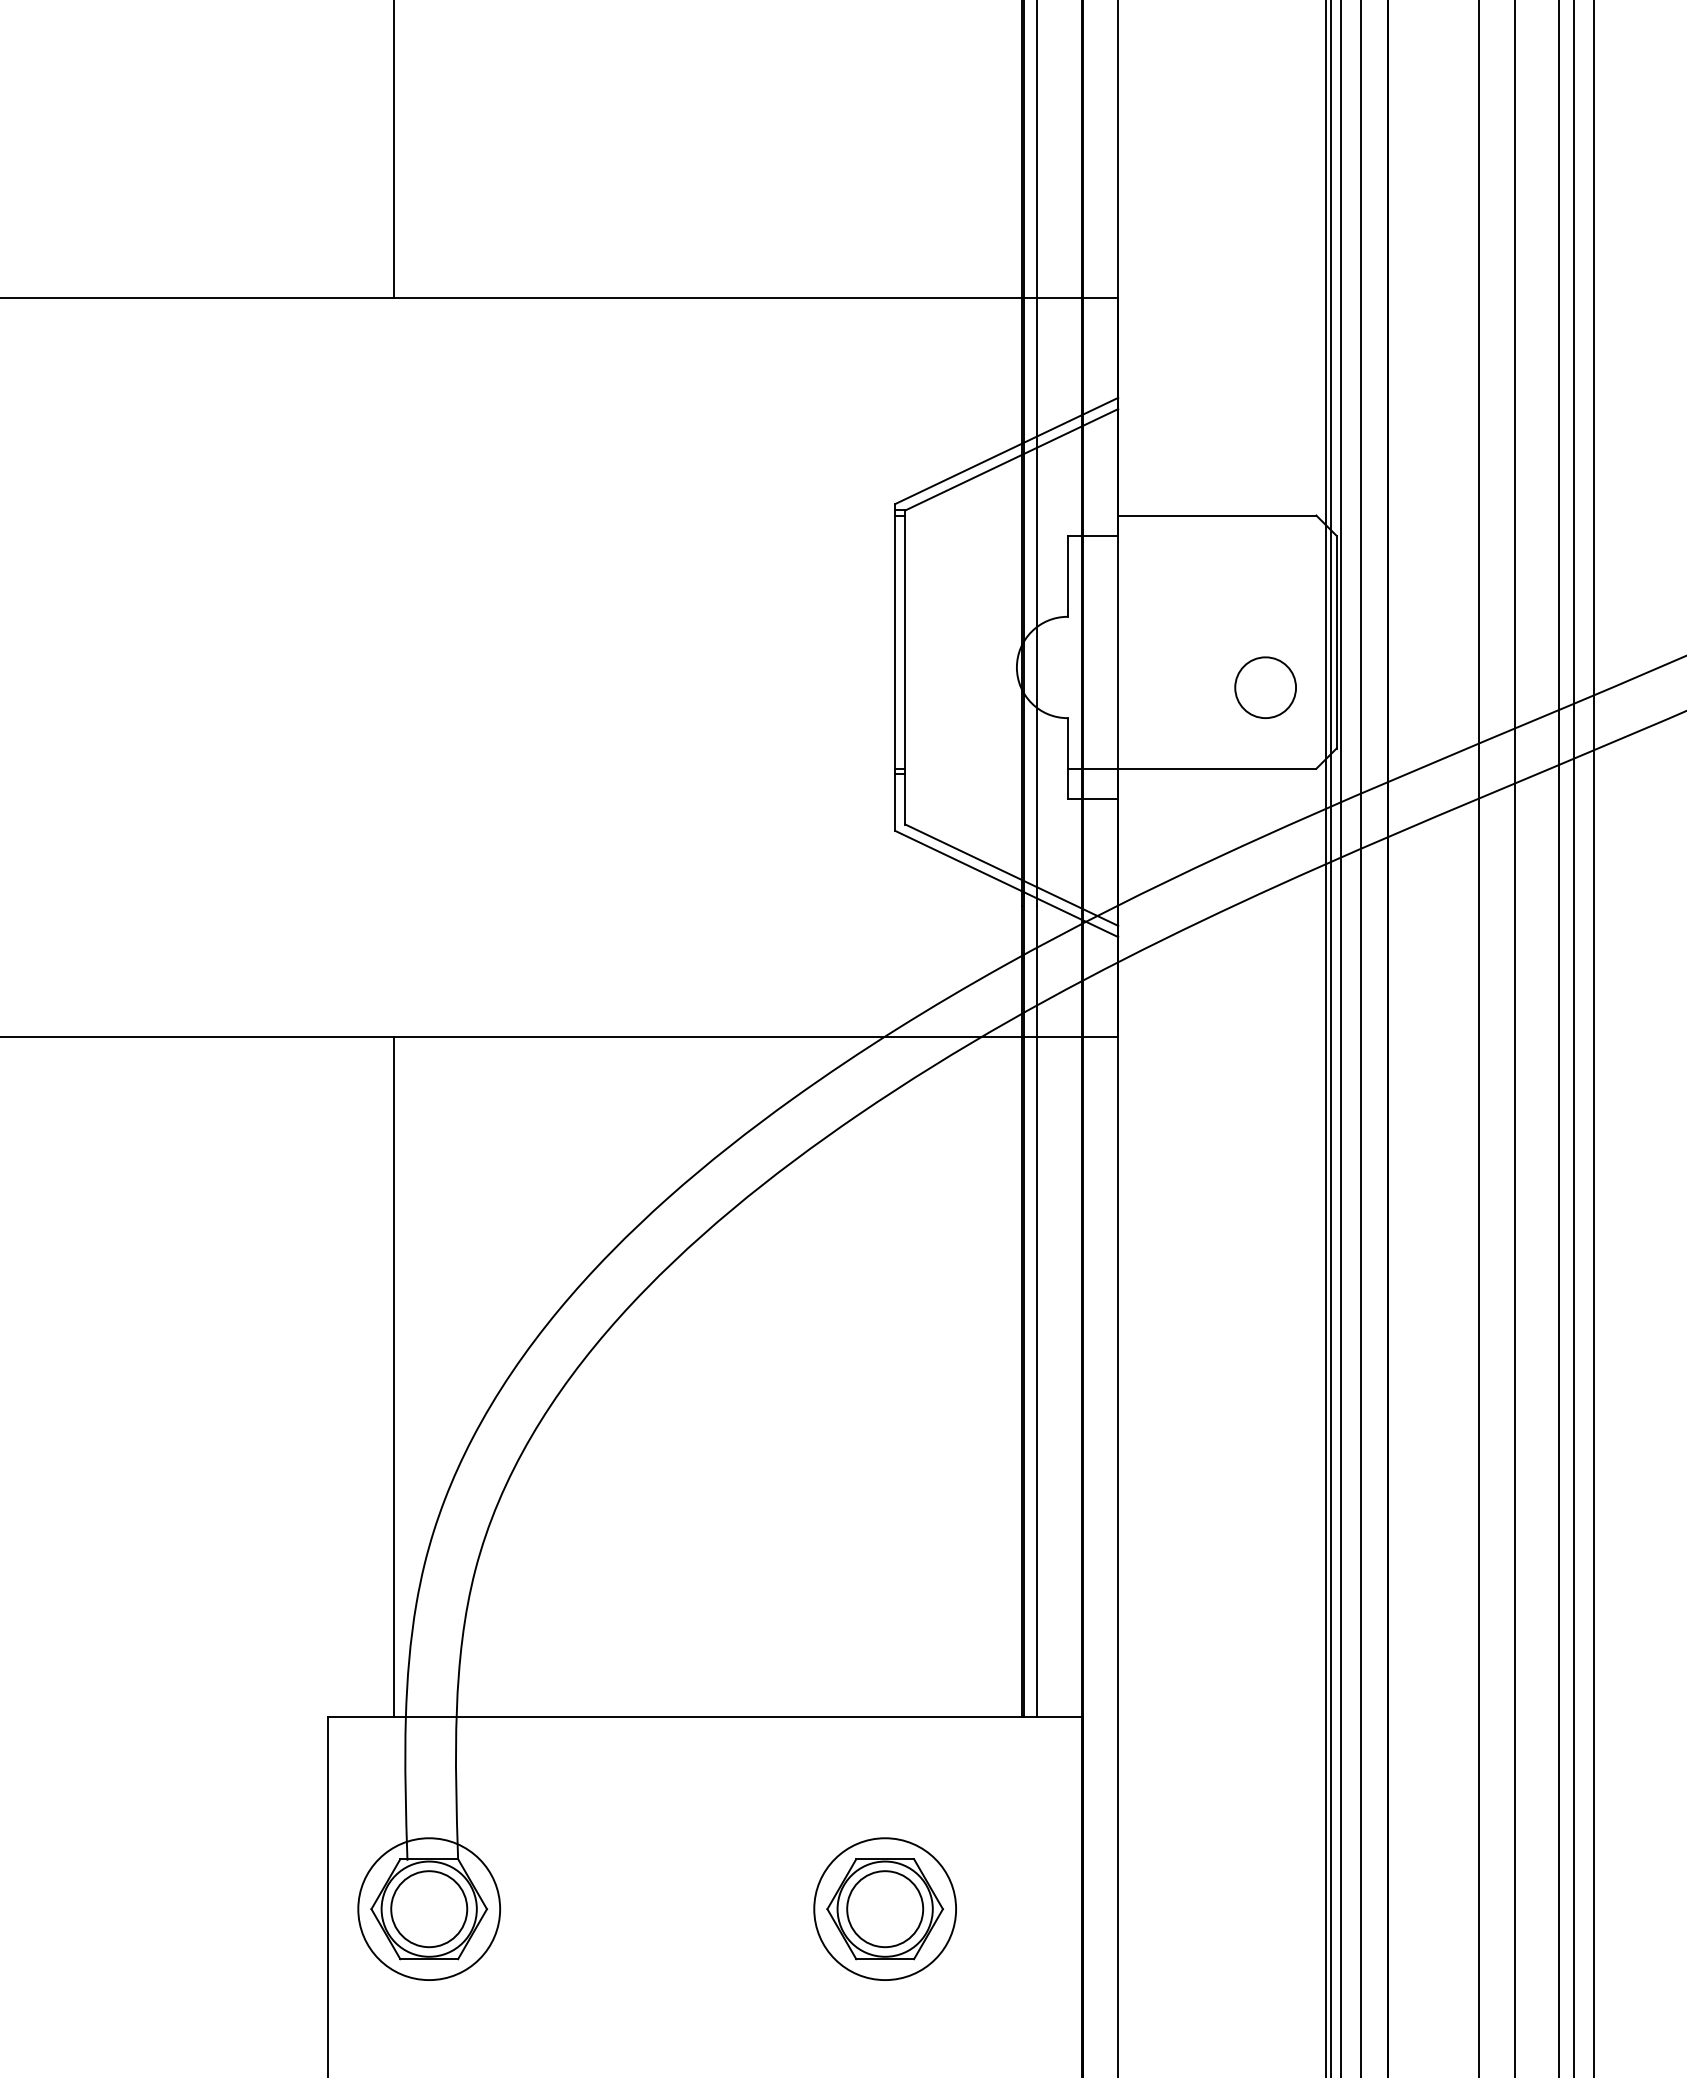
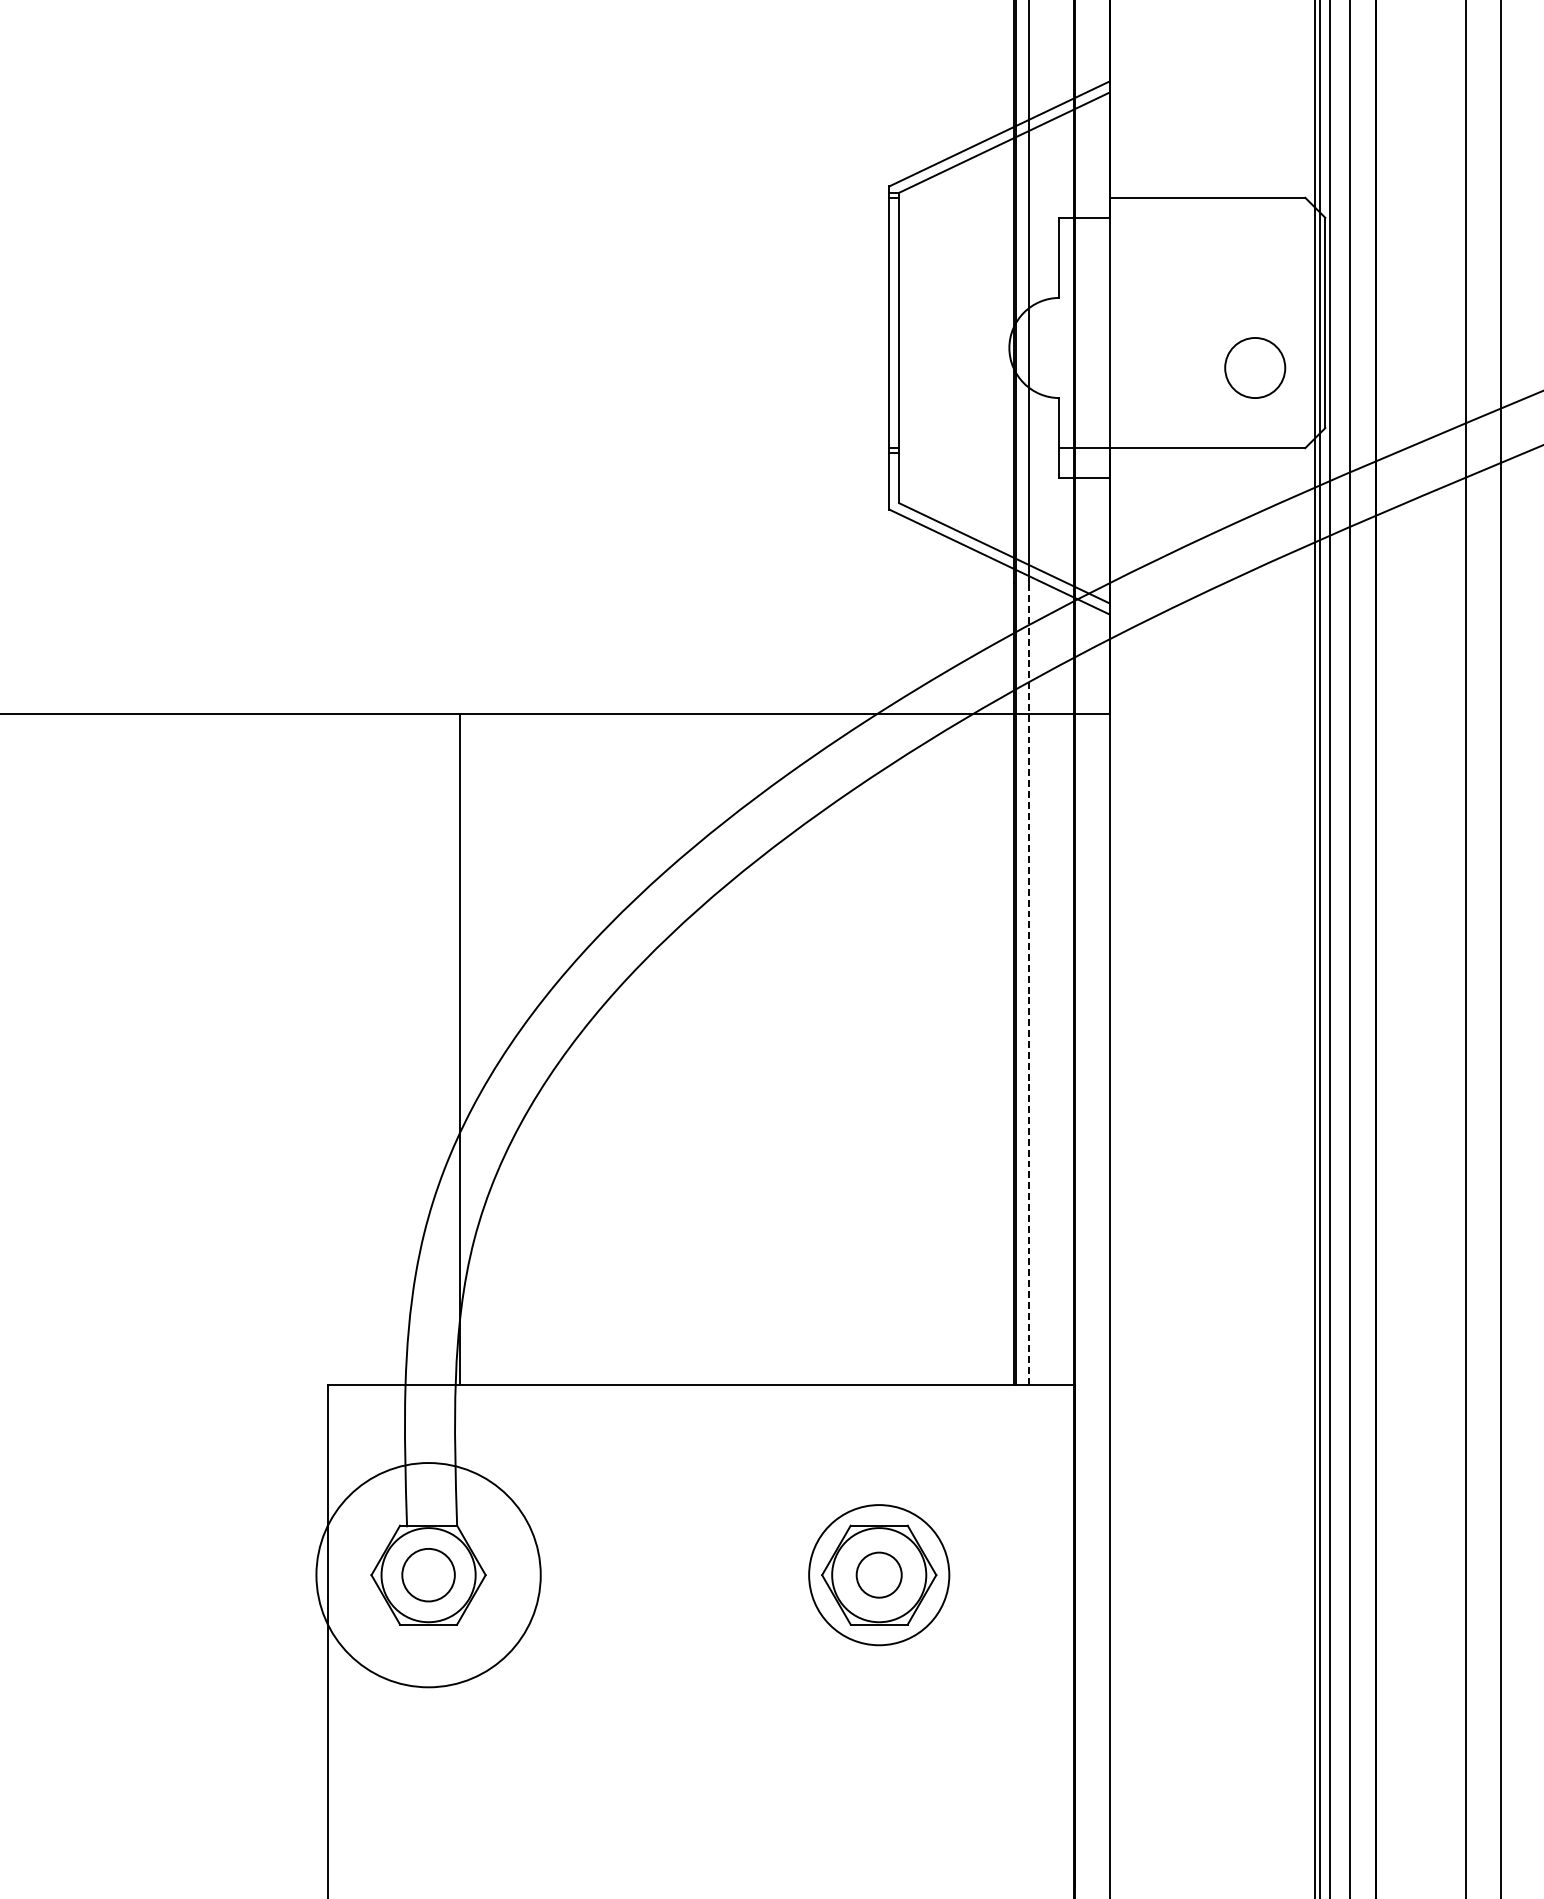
line: (1037, 1310) -> (1029, 983), solid -> dashed
line: (393, 1376) -> (459, 1048), moved
circle: (429, 1909) -> (428, 1575), size x0.7
circle: (429, 1909) -> (428, 1575), size x1.6
circle: (885, 1909) -> (879, 1575), size x0.6

